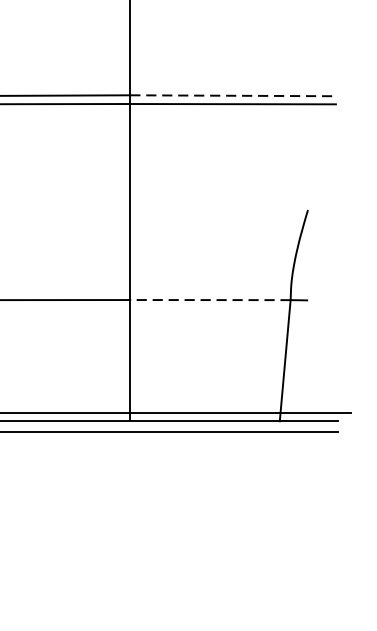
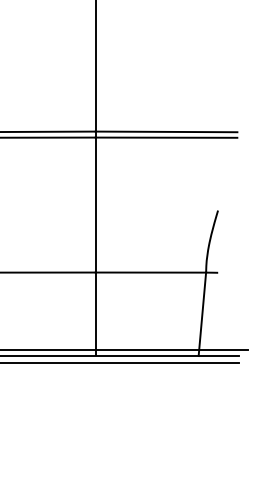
line: (233, 95) -> (166, 131), dashed -> solid
line: (209, 299) -> (150, 272), dashed -> solid

